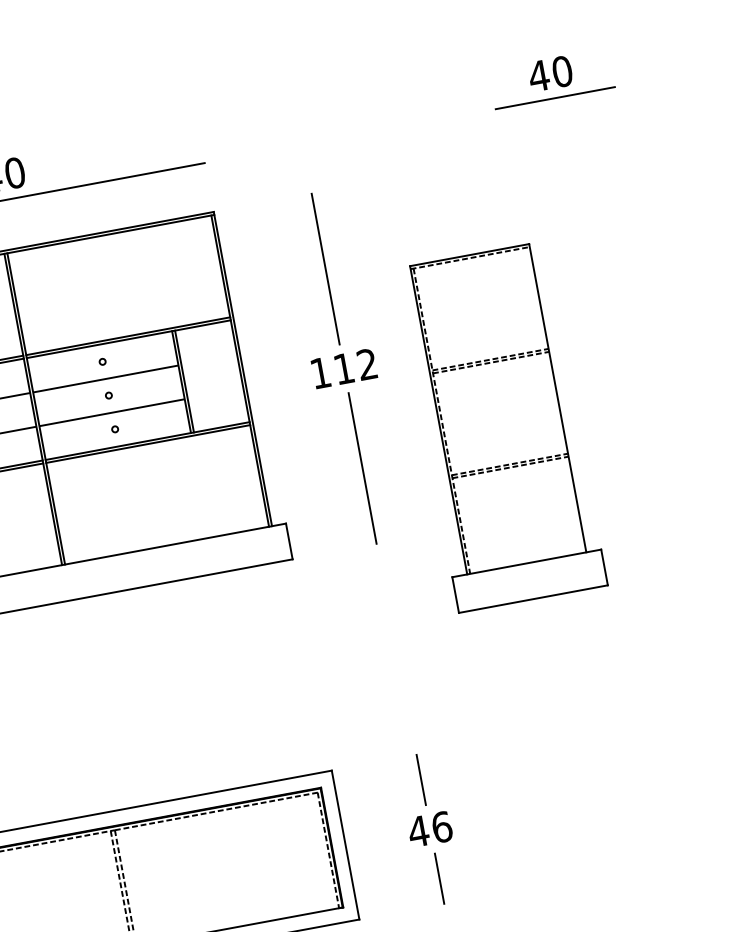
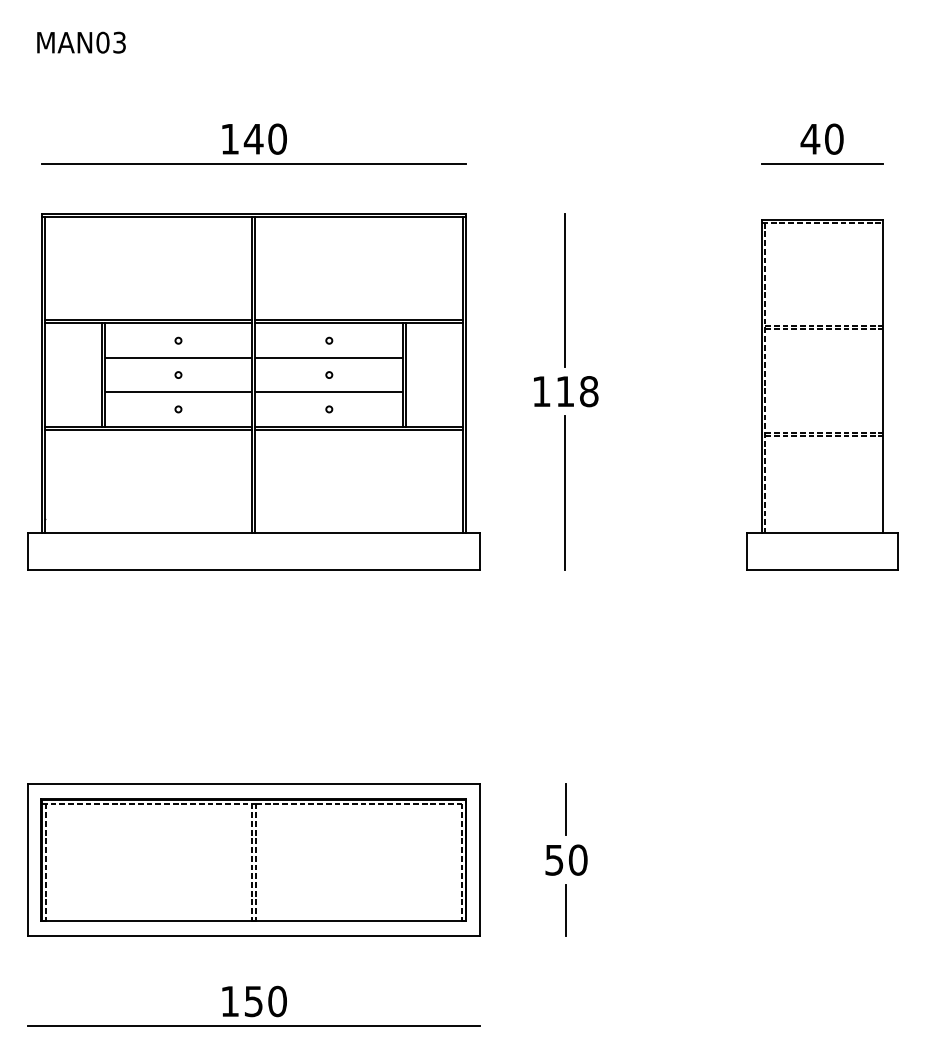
text: (367, 364) -> (589, 391), 112 -> 118
part: (501, 427) -> (822, 394), moved
text: (429, 828) -> (565, 859), 46 -> 50

